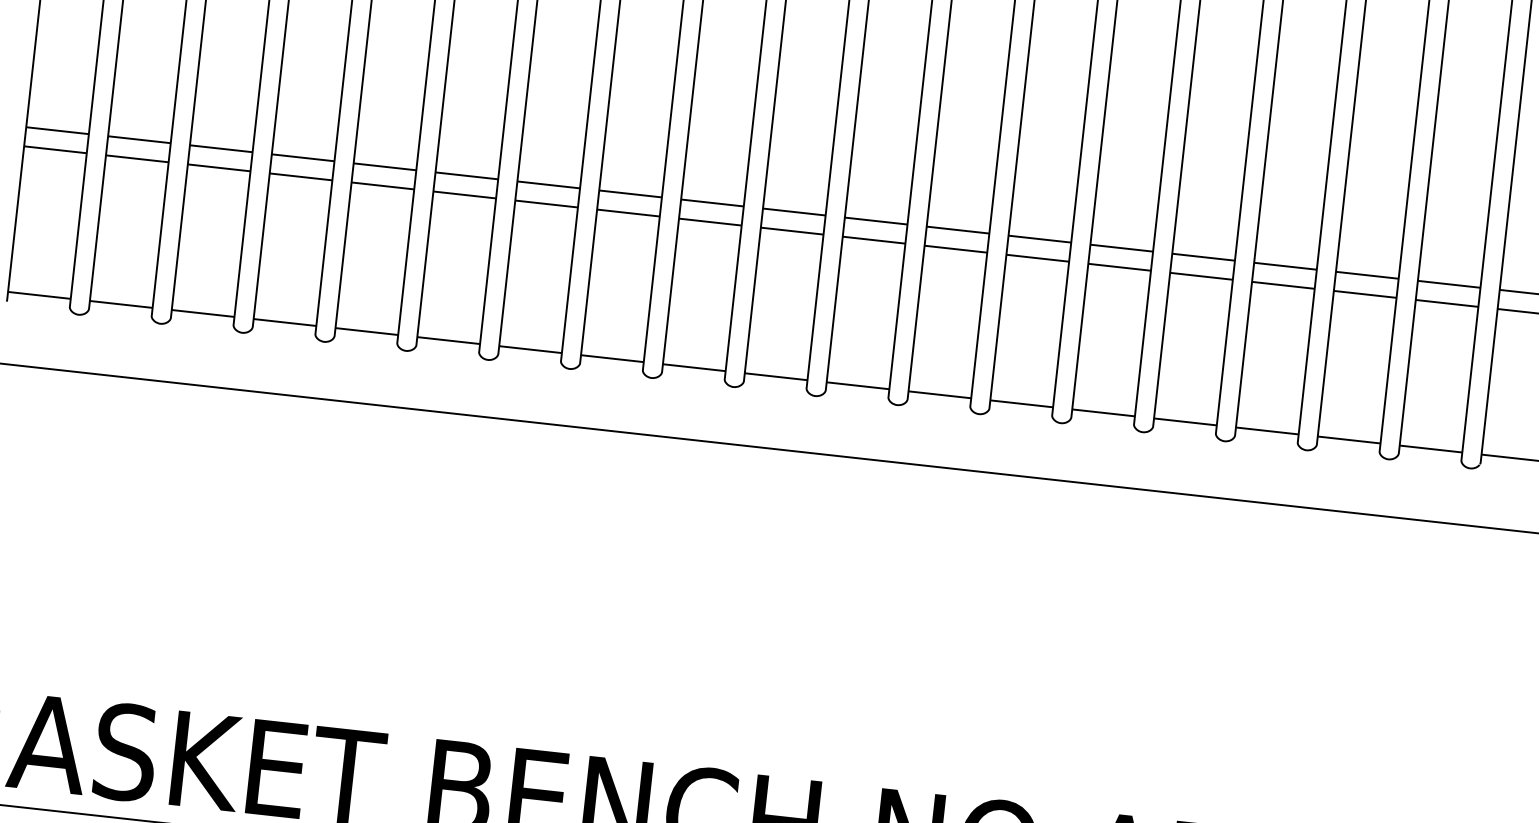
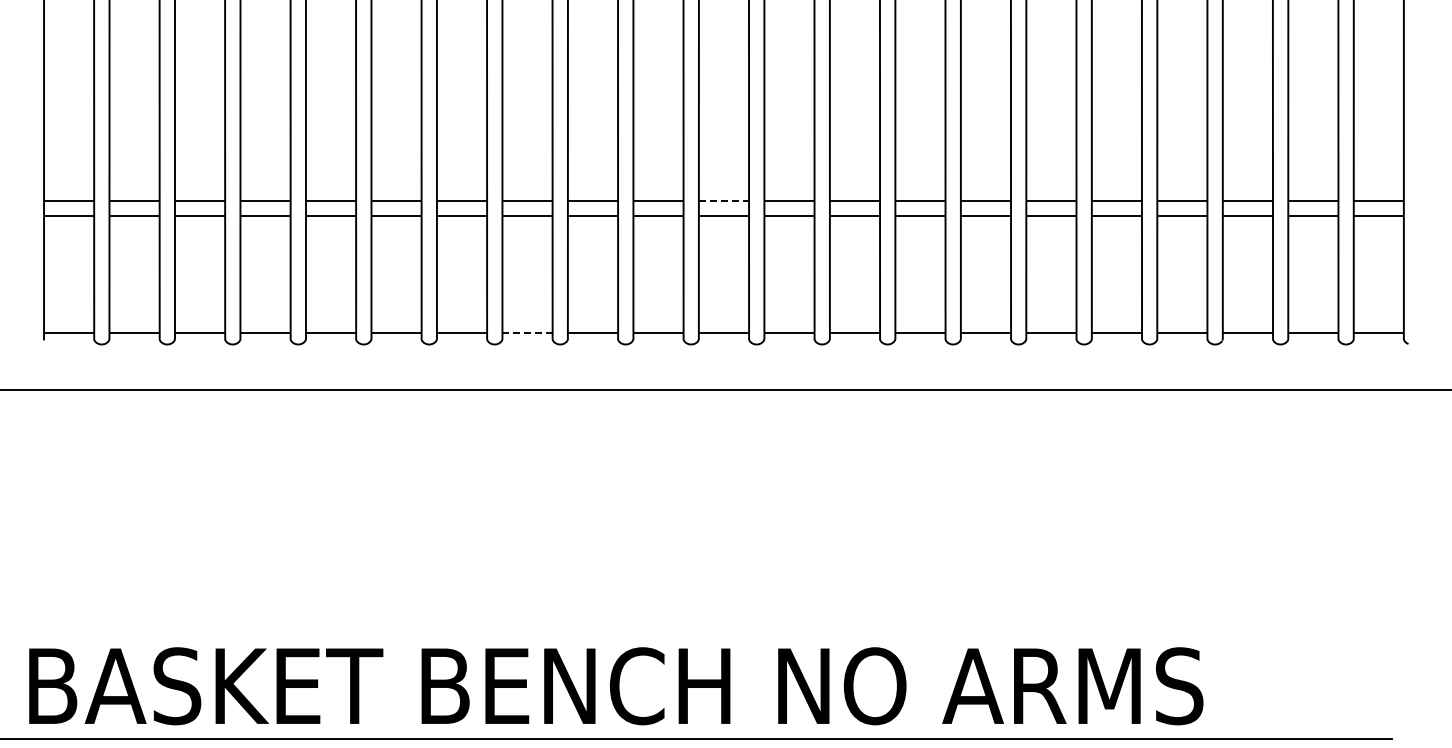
line: (876, 220) -> (724, 200), solid -> dashed
line: (612, 358) -> (527, 332), solid -> dashed

